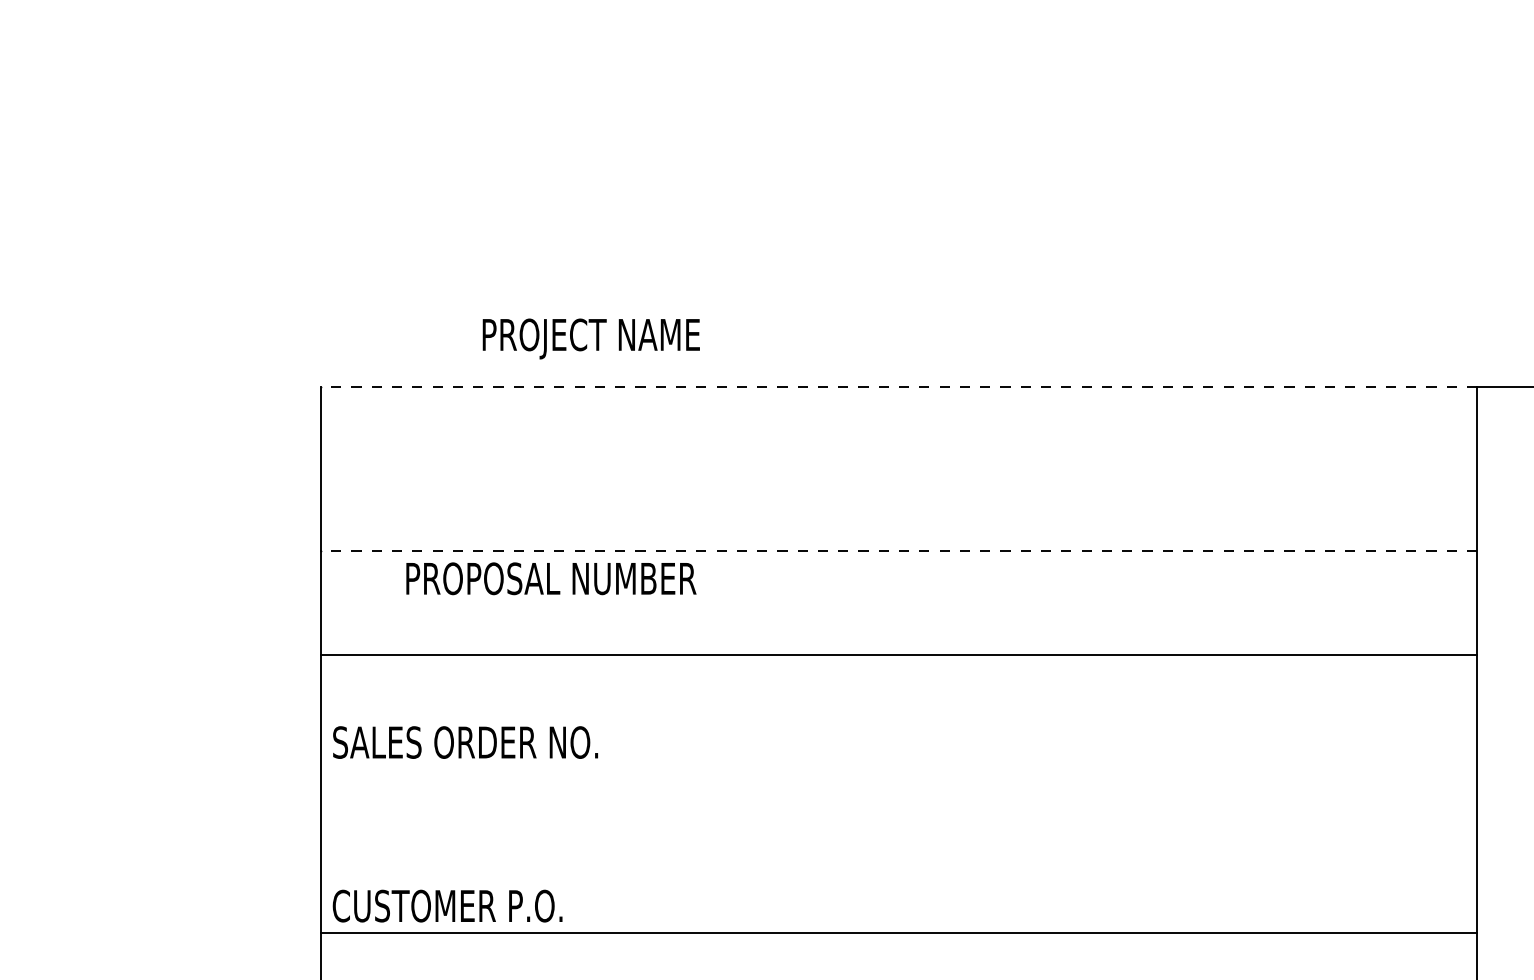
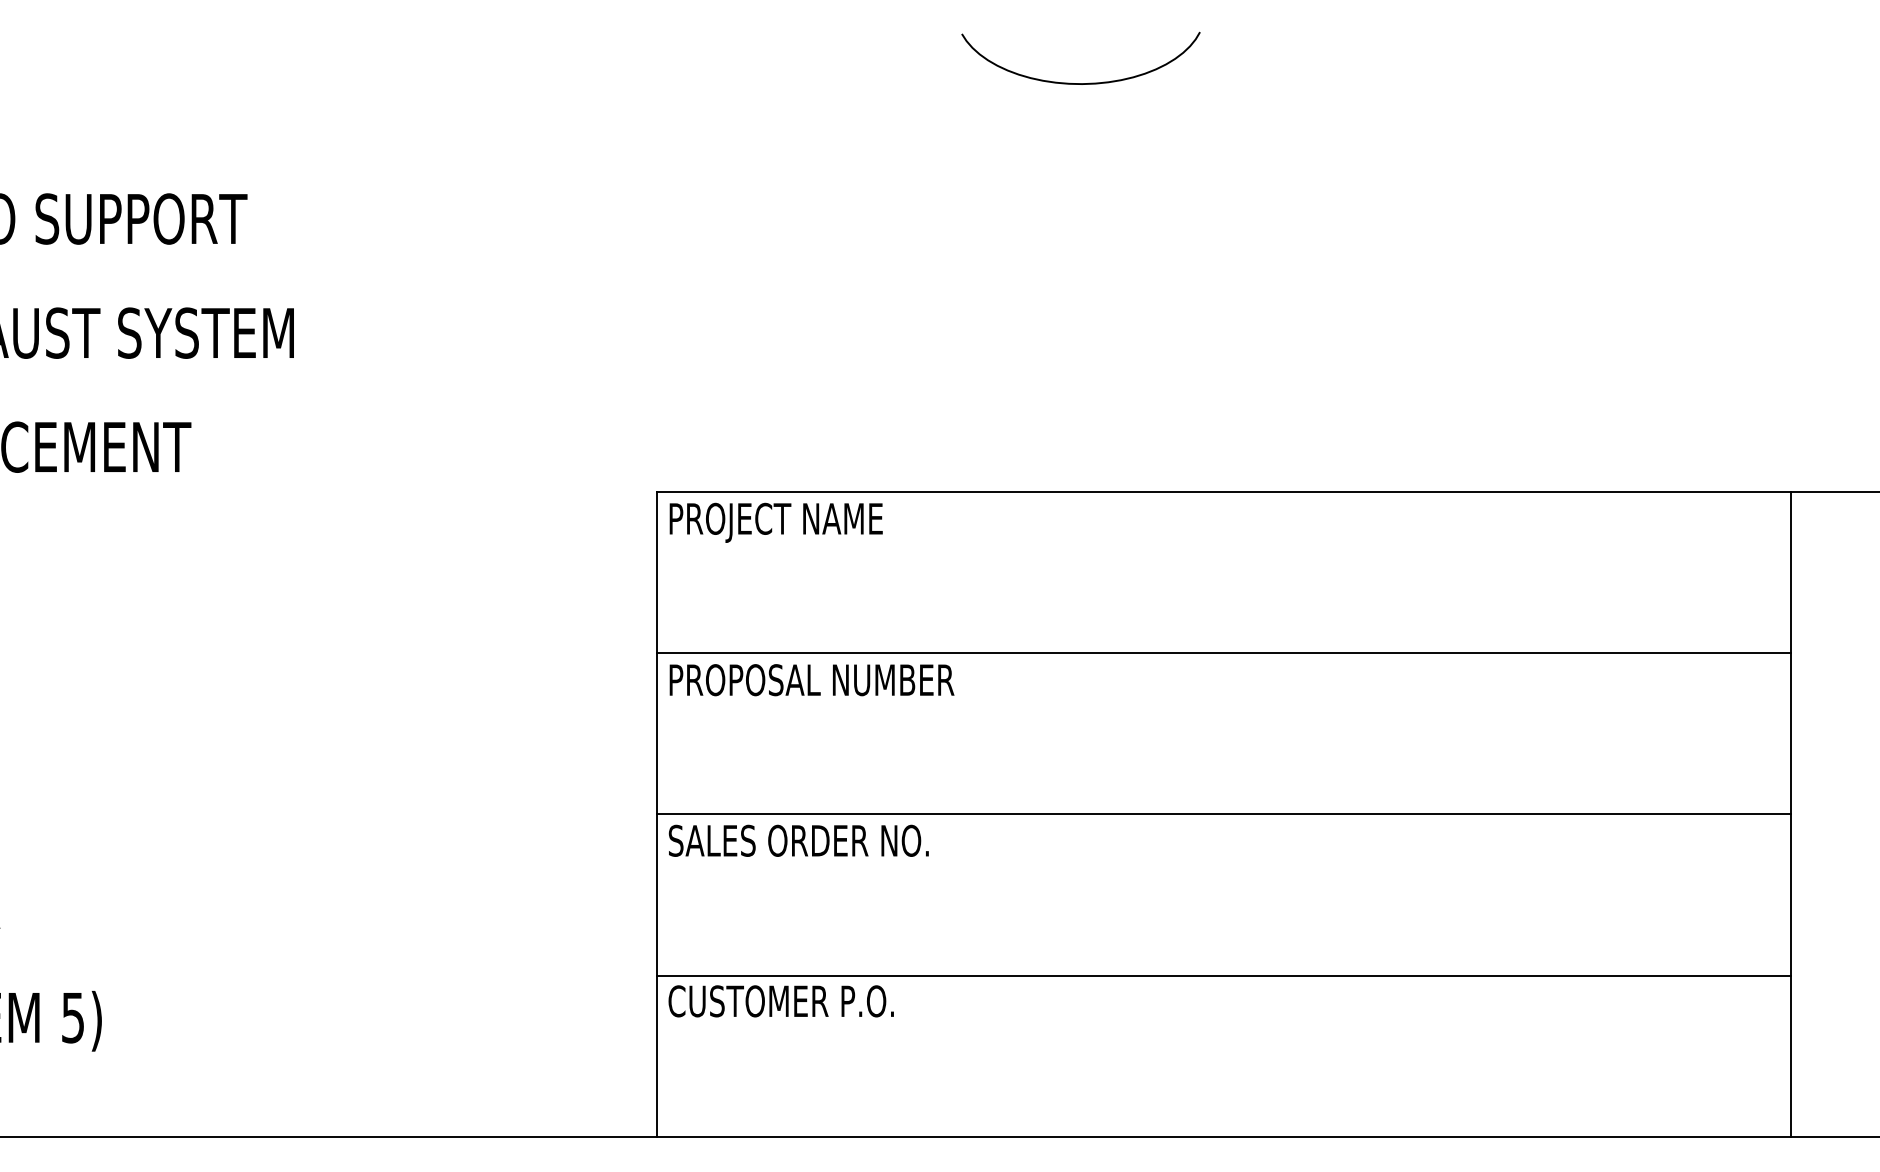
text: (590, 338) -> (775, 522), moved
line: (898, 387) -> (1223, 492), dashed -> solid
line: (898, 551) -> (1223, 653), dashed -> solid
text: (550, 579) -> (811, 680), moved
line: (898, 654) -> (1223, 814), moved
line: (898, 932) -> (1223, 975), moved

